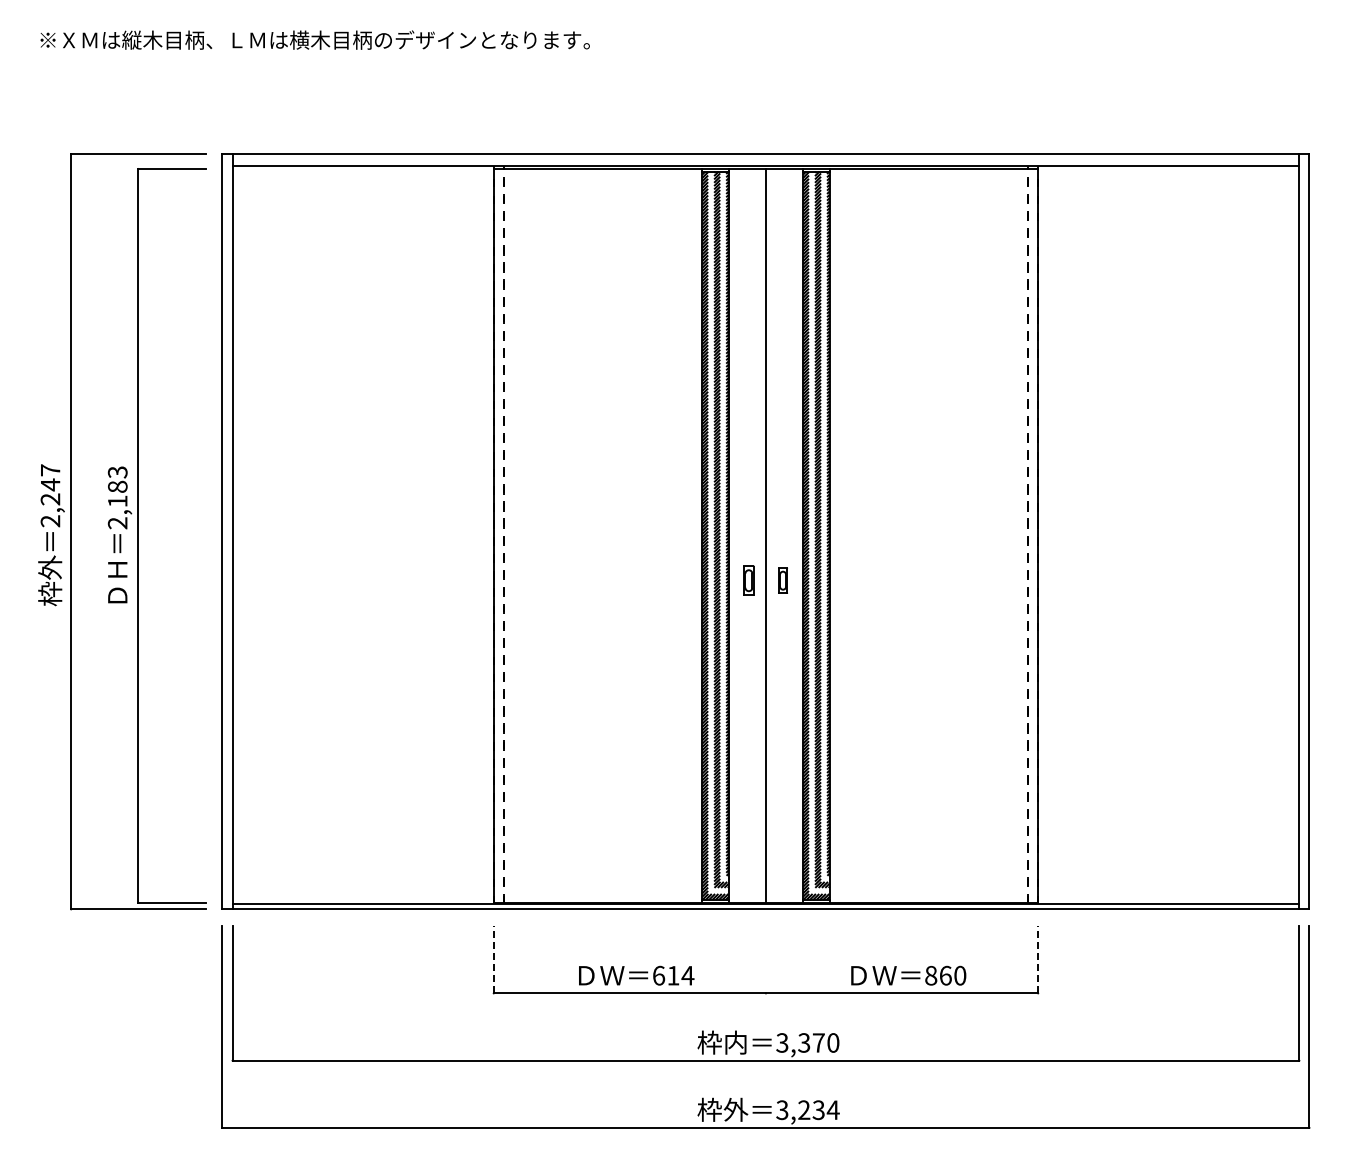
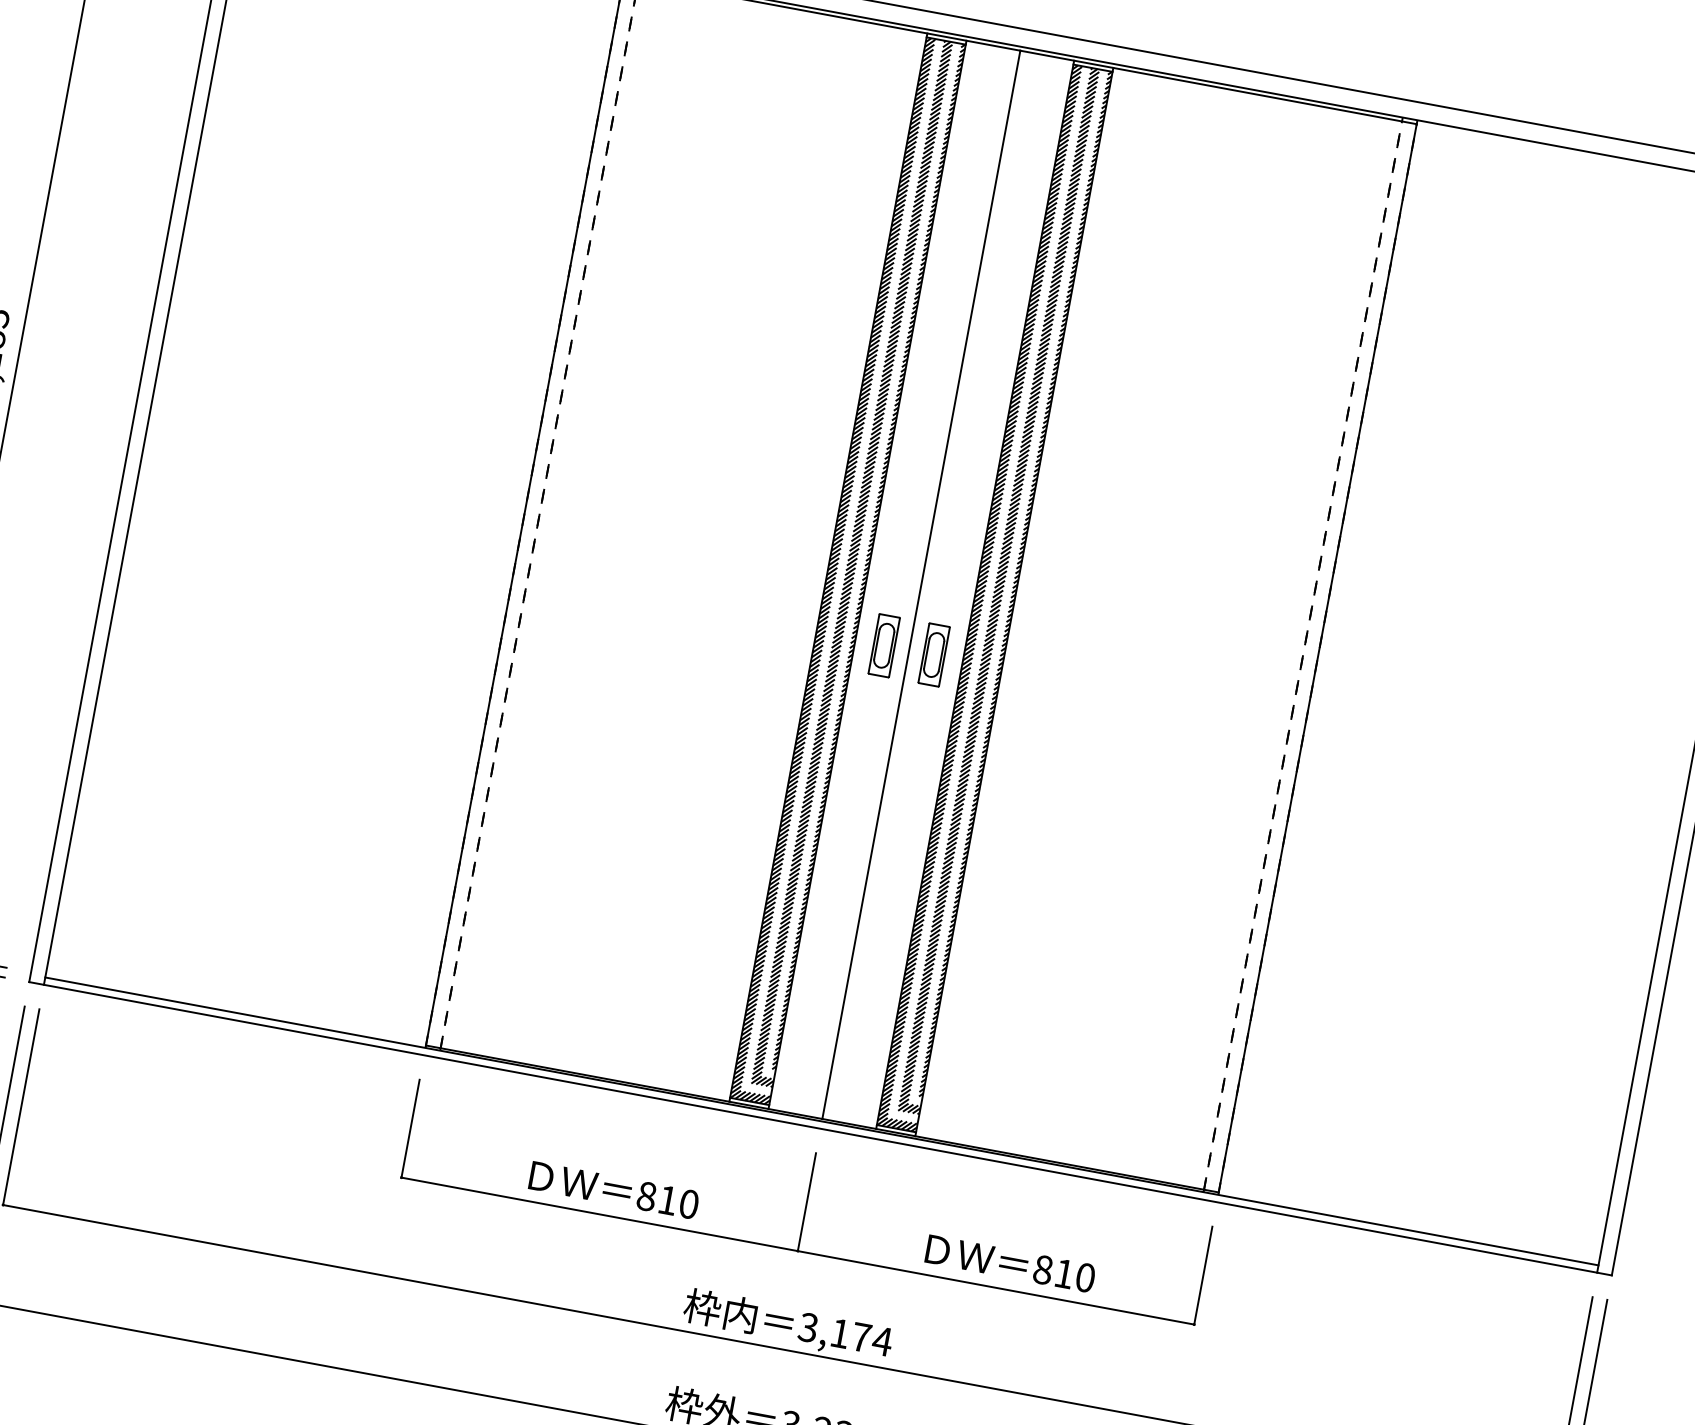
part: (748, 580) -> (883, 645), size x1.43
part: (782, 580) -> (933, 654), size x1.67
line: (493, 959) -> (410, 1128), dashed -> solid
line: (765, 959) -> (806, 1201), added
line: (1038, 959) -> (1203, 1275), dashed -> solid
text: (673, 975) -> (668, 1200), 614 -> 810
text: (945, 975) -> (1064, 1273), 860 -> 810
text: (818, 1042) -> (861, 1336), 3,370 -> 3,174

